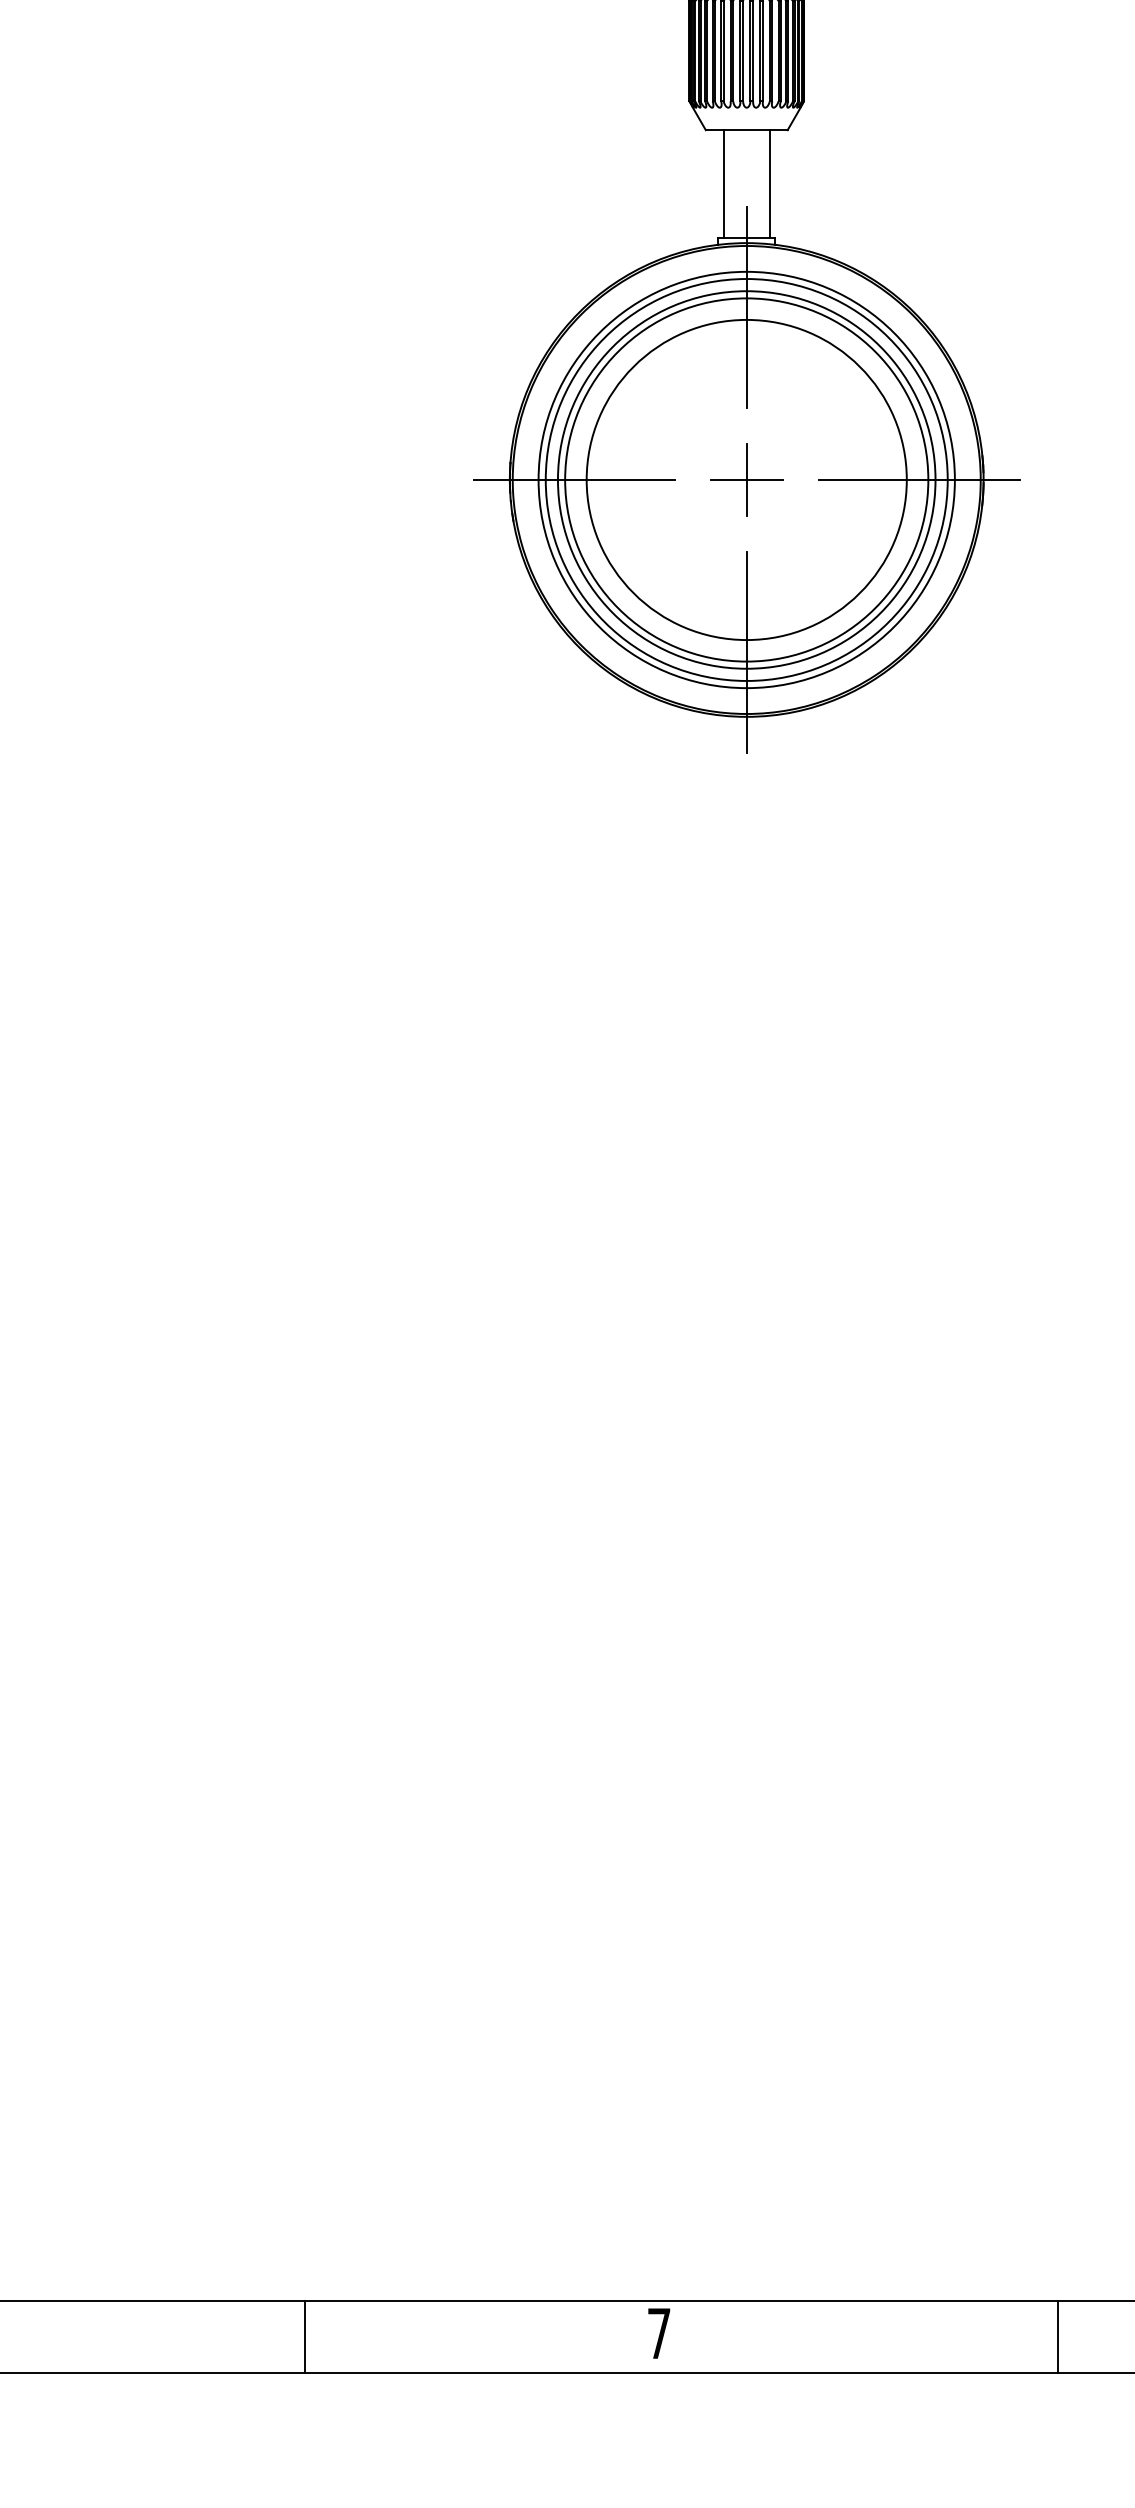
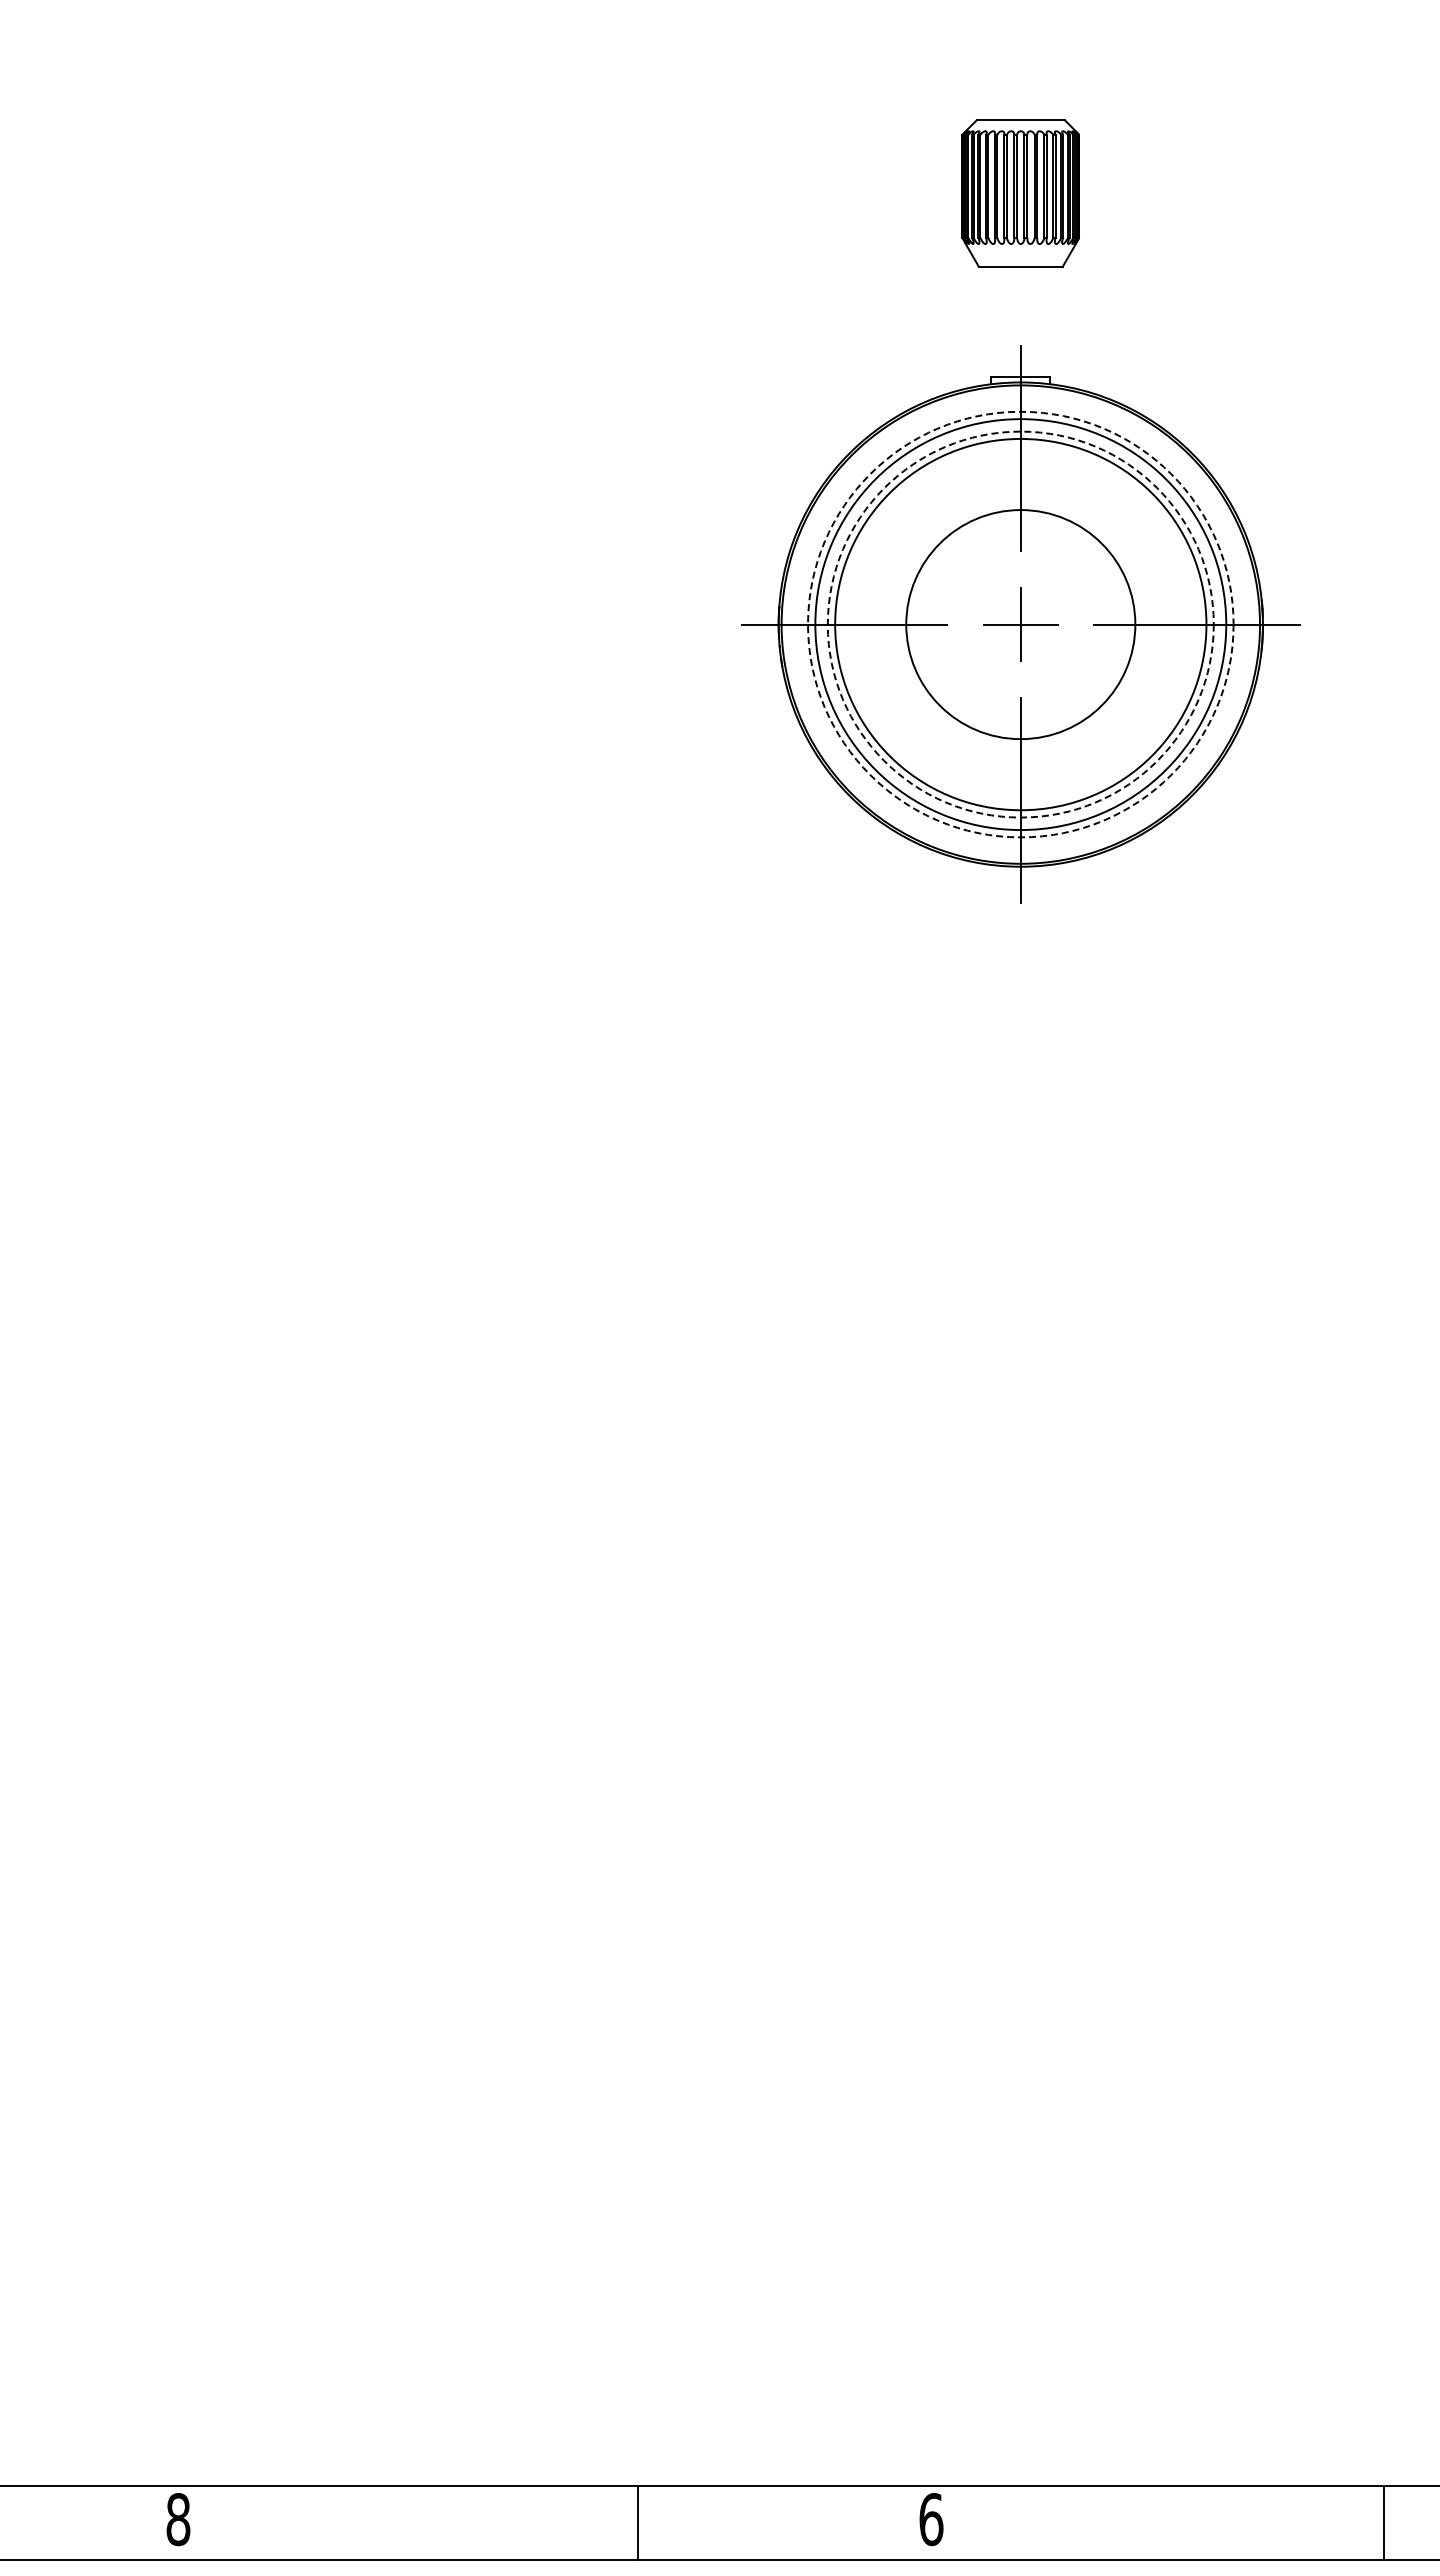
line: (723, 184) -> (997, 322), removed
line: (769, 184) -> (1044, 322), removed
circle: (746, 479) -> (1020, 624), size x0.7
circle: (746, 479) -> (1020, 624), solid -> dashed
circle: (746, 479) -> (1020, 624), solid -> dashed
text: (659, 2333) -> (931, 2519), 7 -> 6
line: (304, 2336) -> (637, 2522), moved
line: (1058, 2336) -> (1384, 2522), moved

